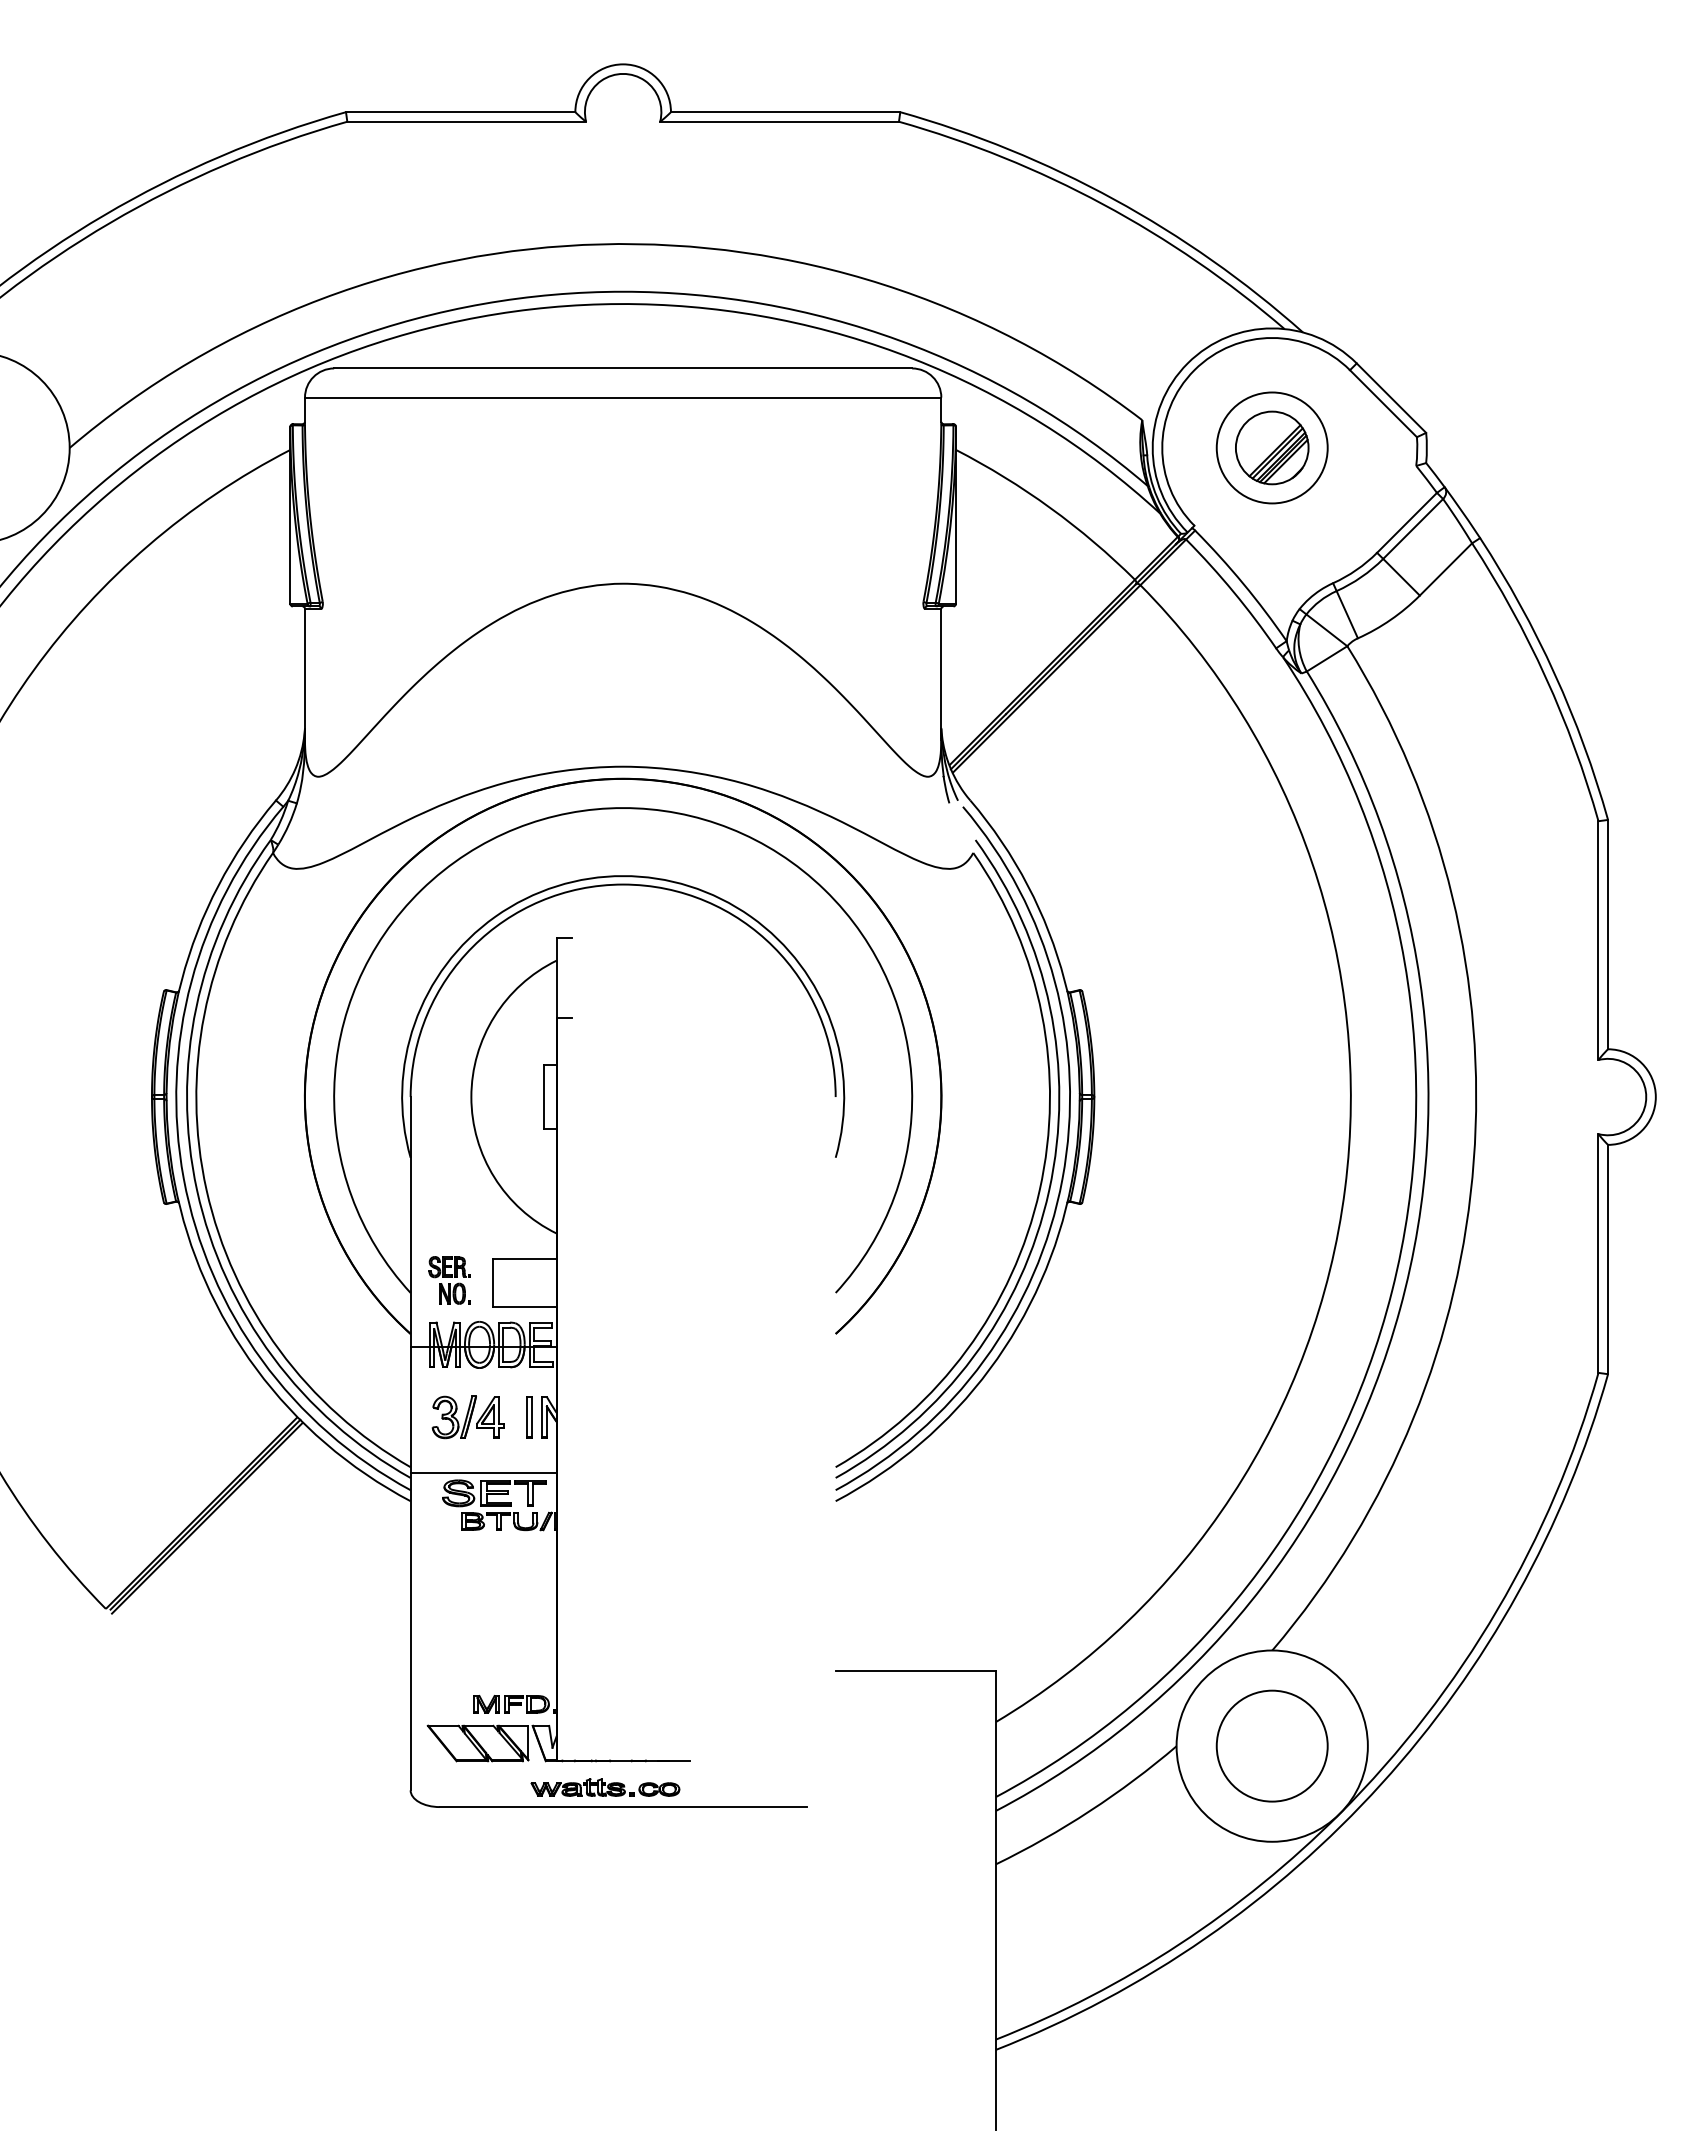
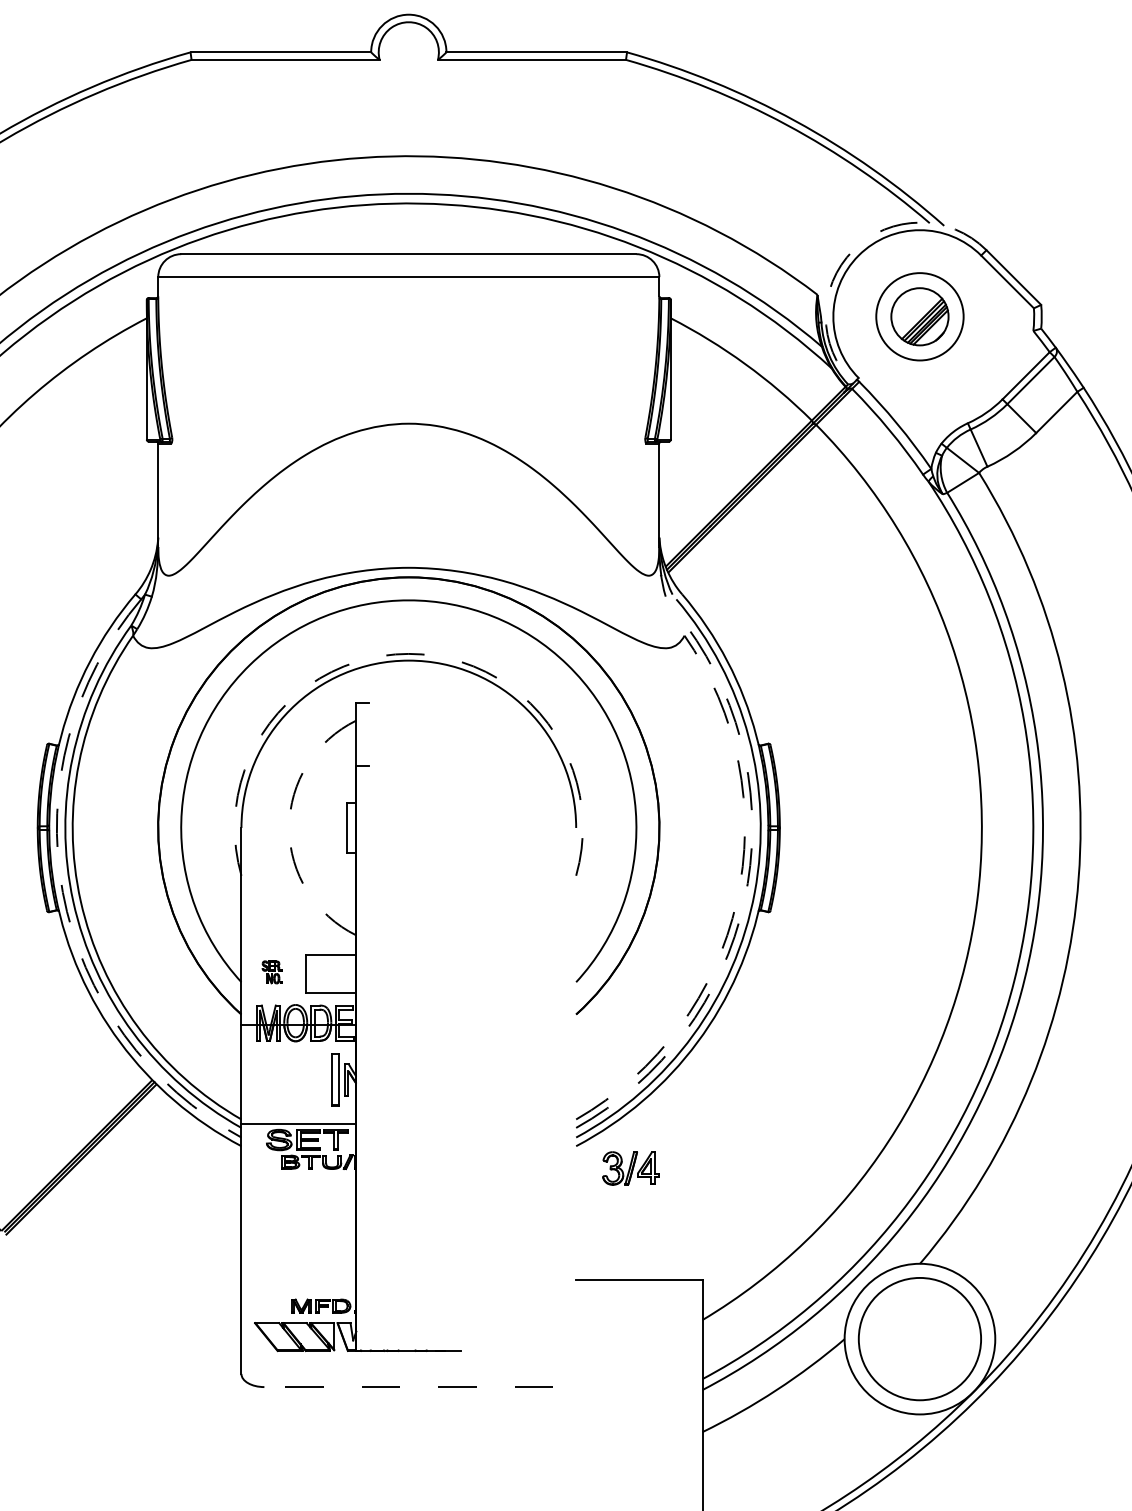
arc: (1187, 363) -> (853, 250), solid -> dashed
arc: (623, 876) -> (409, 654), solid -> dashed
arc: (471, 1097) -> (289, 828), solid -> dashed
arc: (183, 1178) -> (62, 892), solid -> dashed
arc: (1039, 1190) -> (736, 901), solid -> dashed
arc: (1049, 1190) -> (744, 901), solid -> dashed
part: (449, 1280) -> (272, 972), size x0.6
part: (467, 1417) -> (630, 1168), moved
part: (529, 1417) -> (335, 1080), size x1.6
circle: (1271, 1745) -> (919, 1338), size x1.4
part: (605, 1787) -> (394, 1371), removed
line: (622, 1807) -> (408, 1387), solid -> dashed

